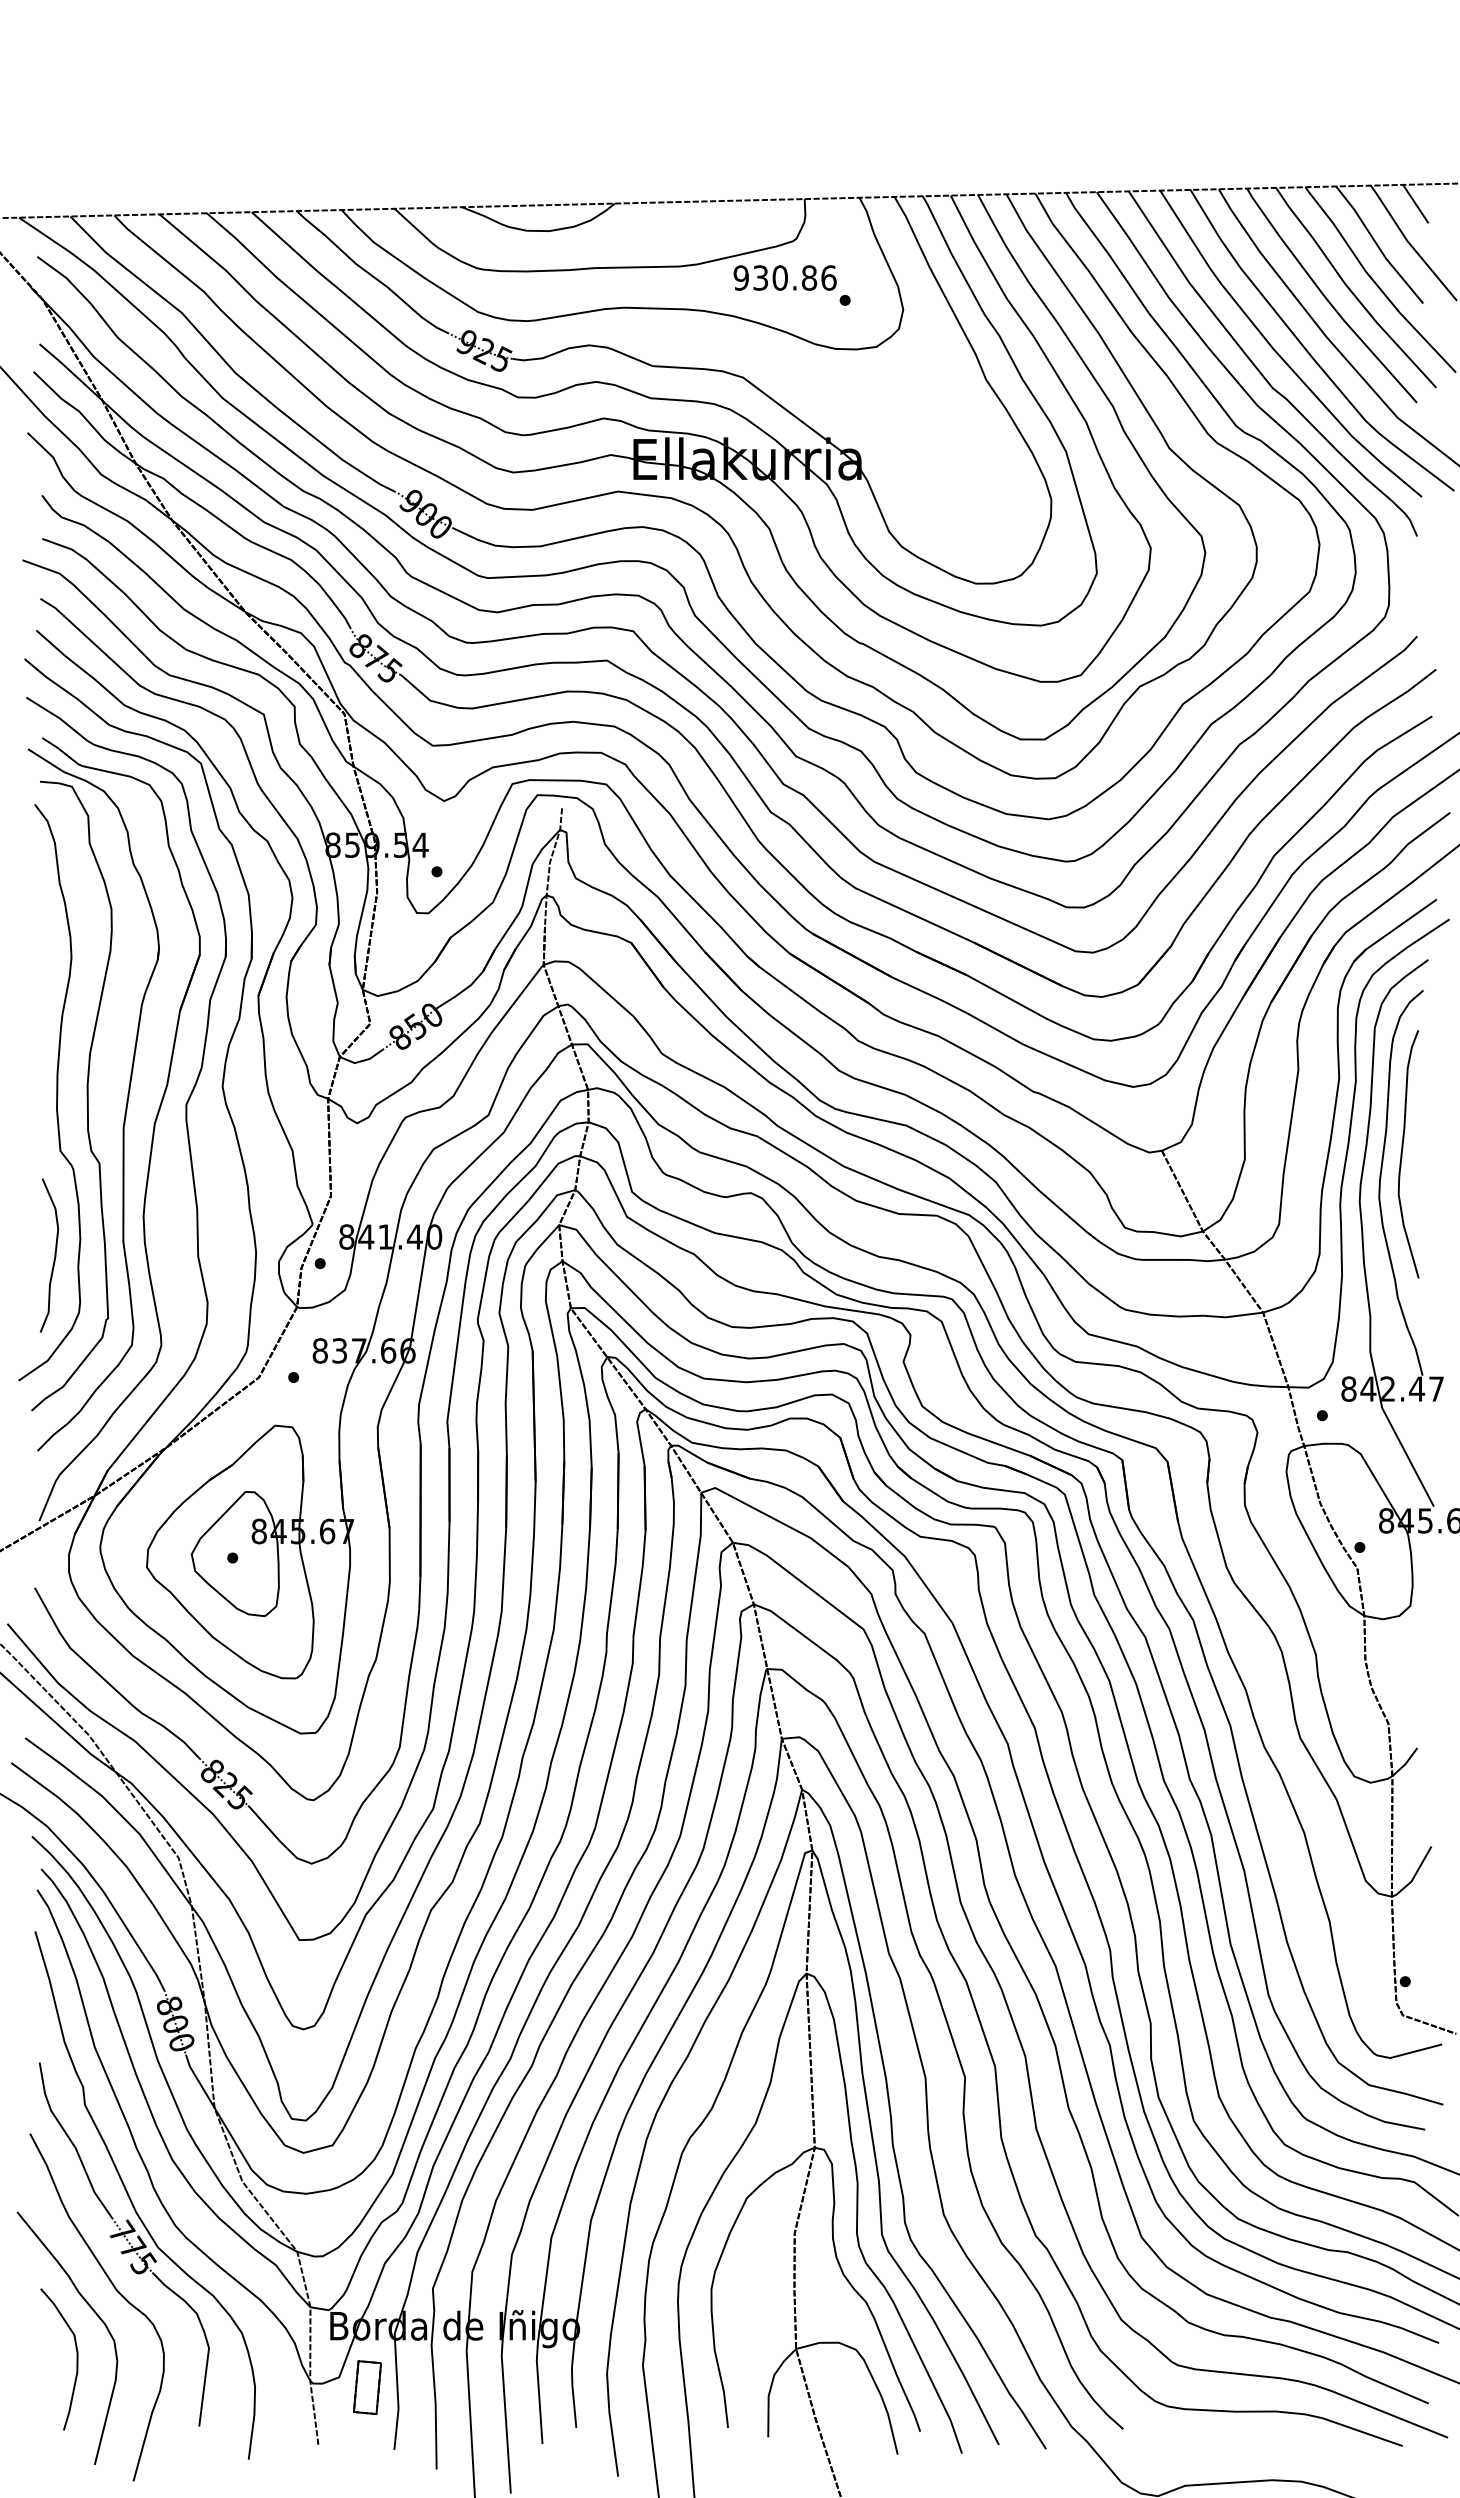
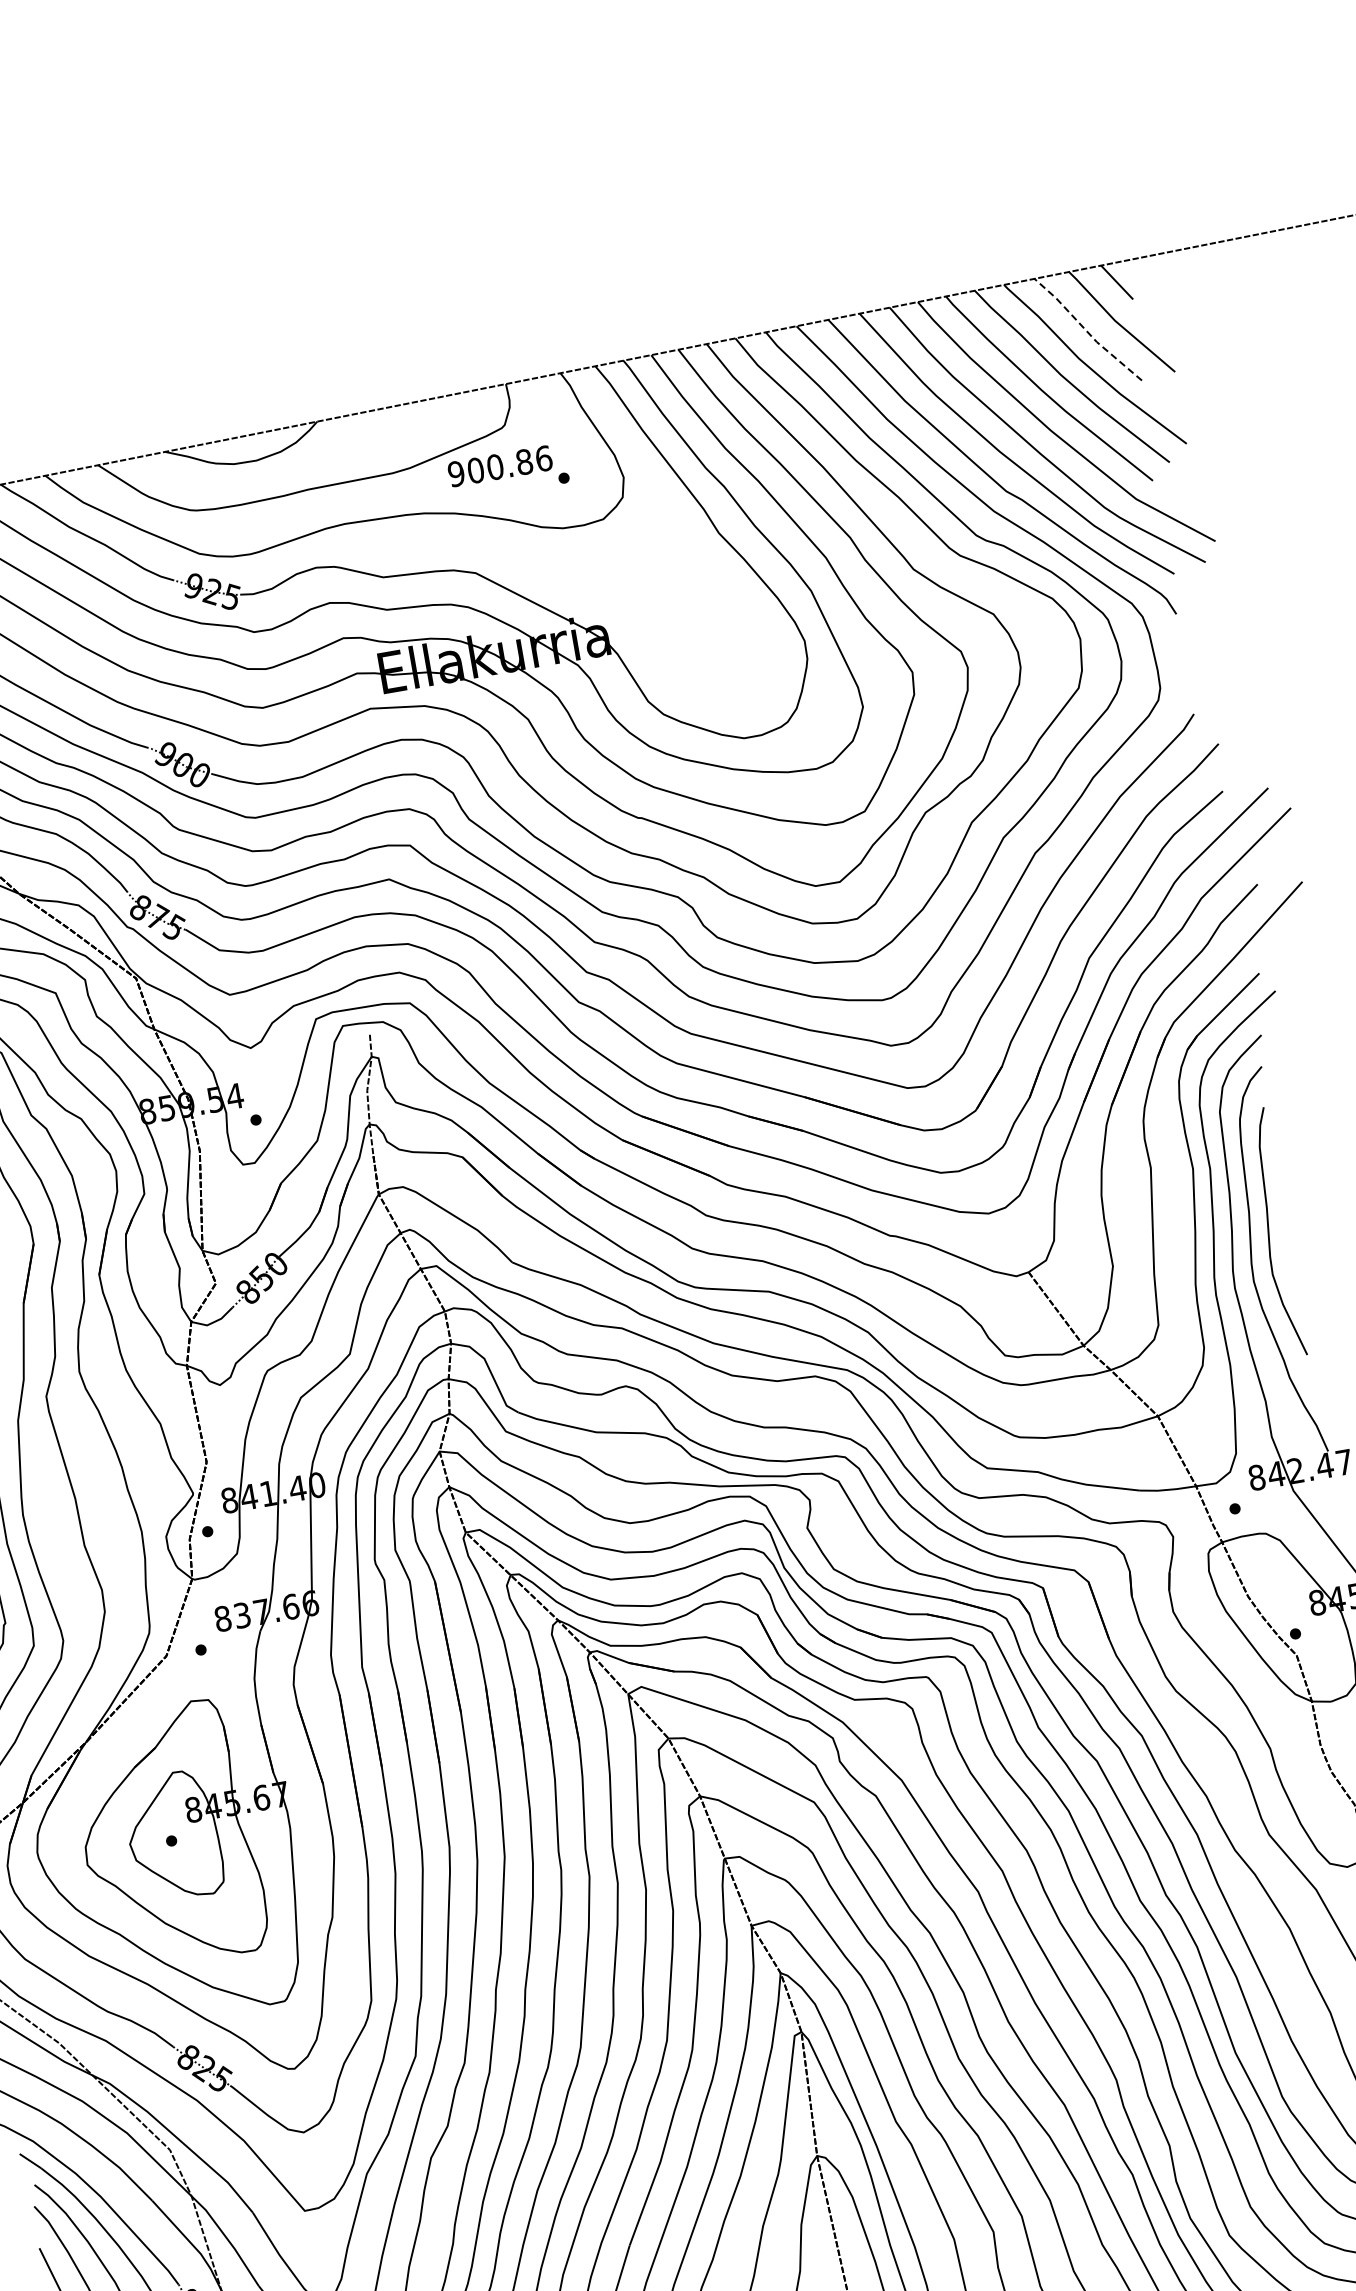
line: (1377, 245) -> (1086, 330), solid -> dashed
text: (760, 277) -> (475, 470), 930.86 -> 900.86

